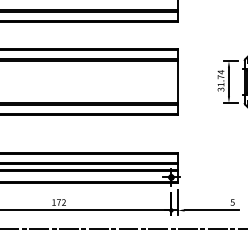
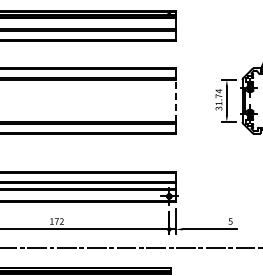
line: (177, 81) -> (175, 100), solid -> dashed

